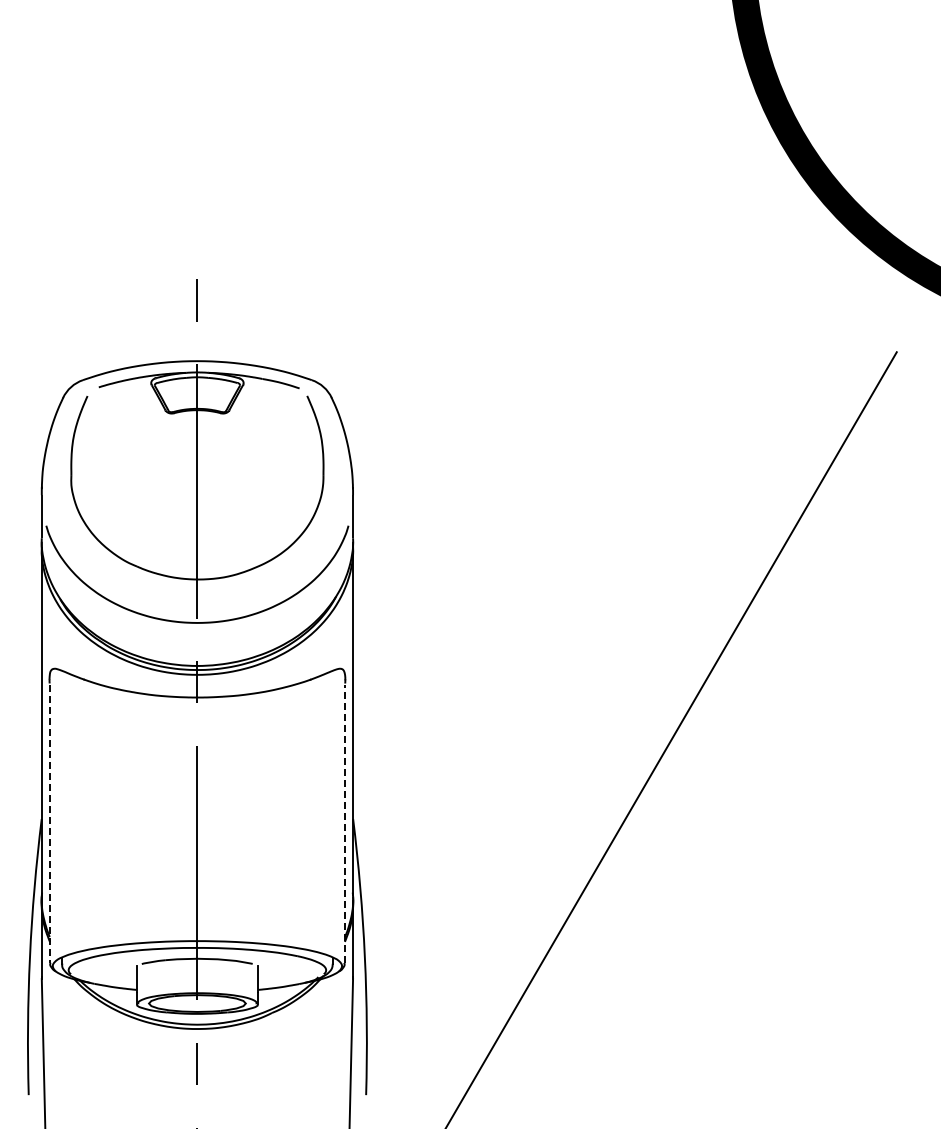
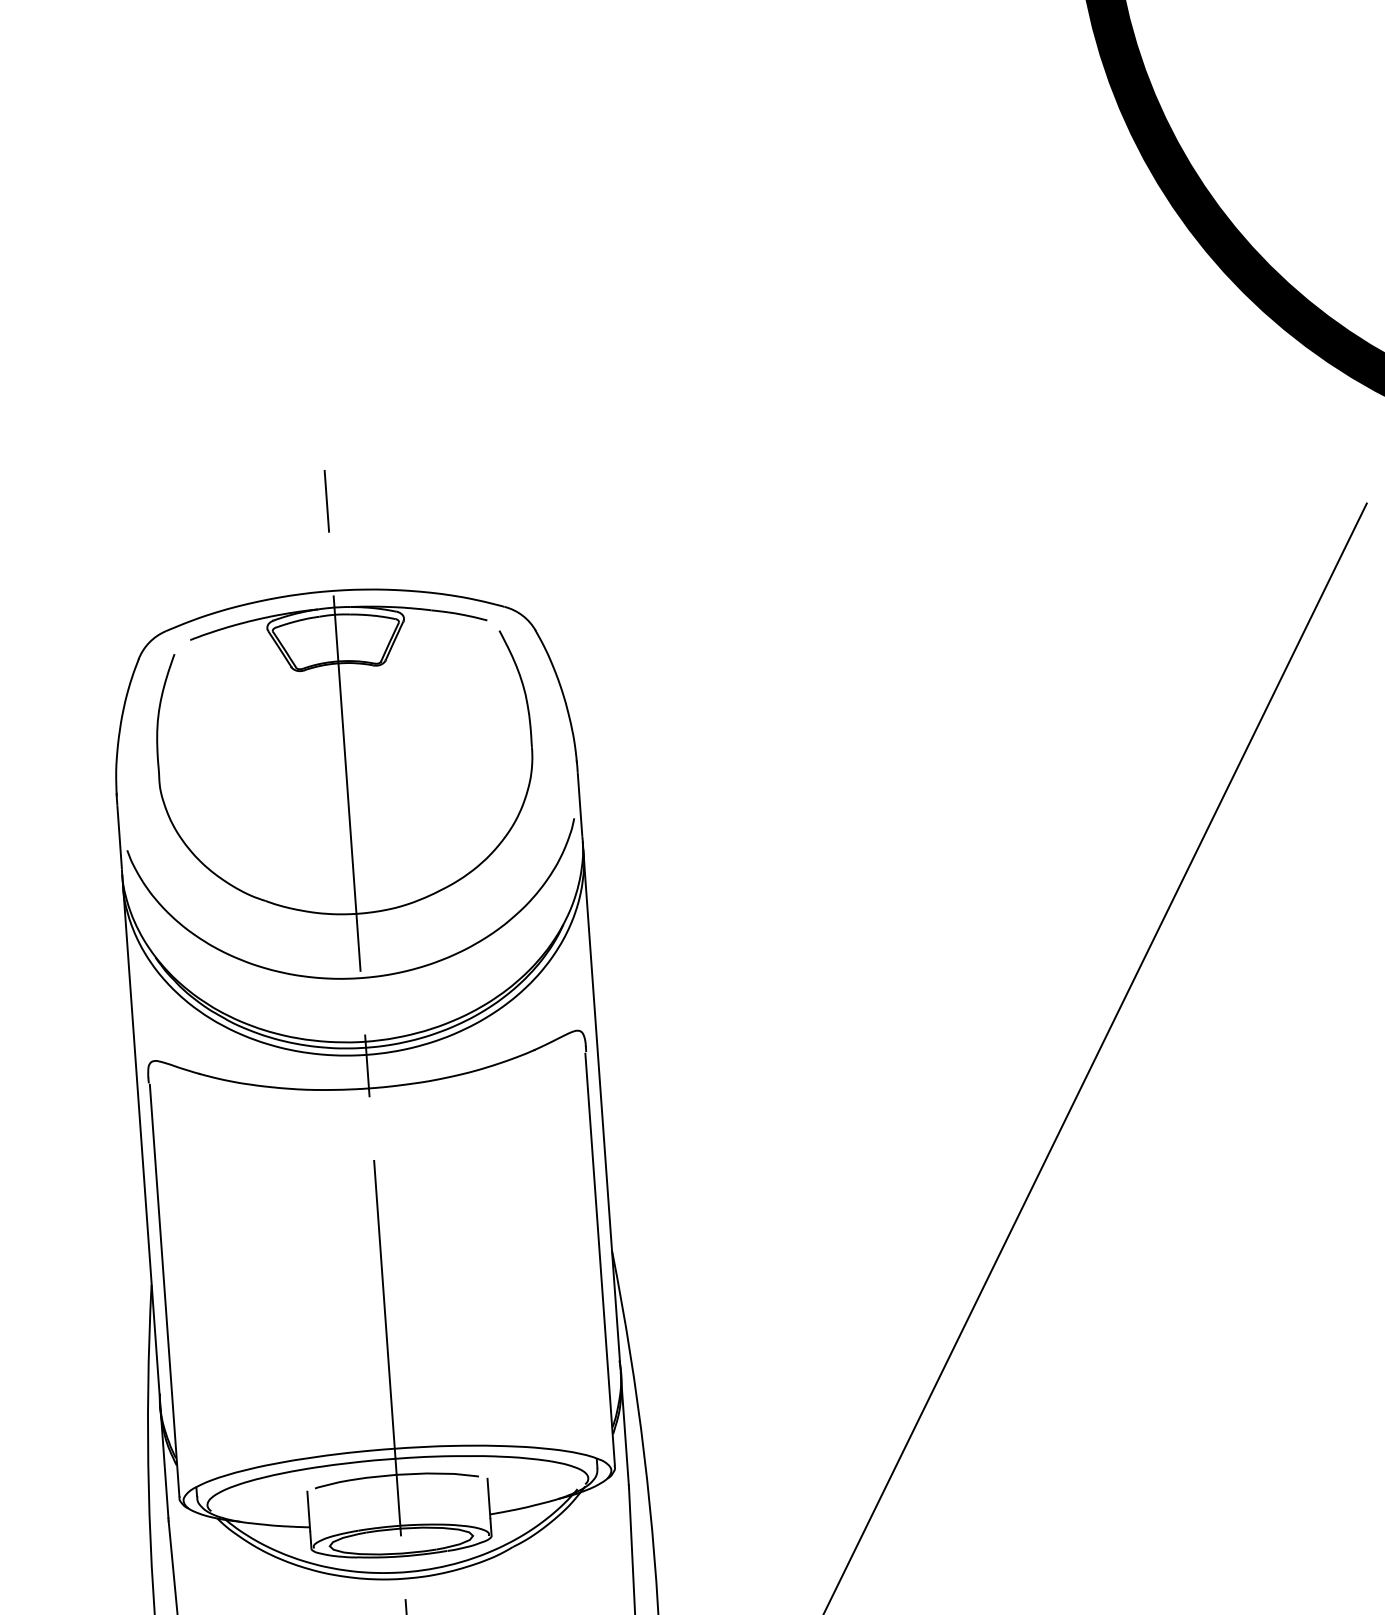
line: (344, 823) -> (599, 1259), dashed -> solid
line: (50, 824) -> (165, 1291), dashed -> solid

